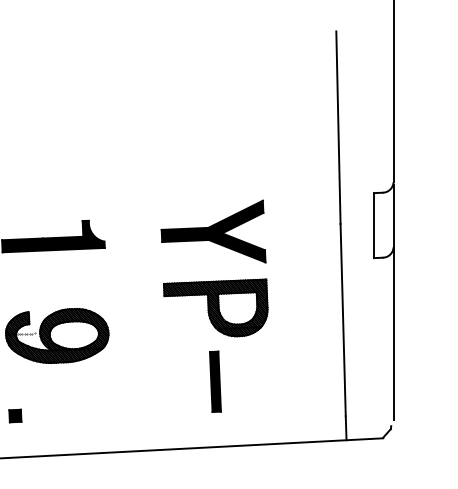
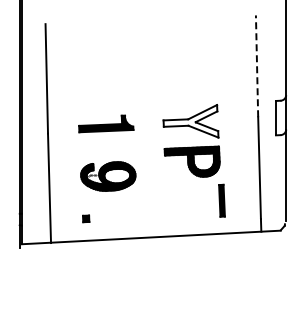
line: (339, 127) -> (257, 66), solid -> dashed
fill: (212, 231) -> (190, 121), removed
part: (214, 381) -> (221, 200), moved

